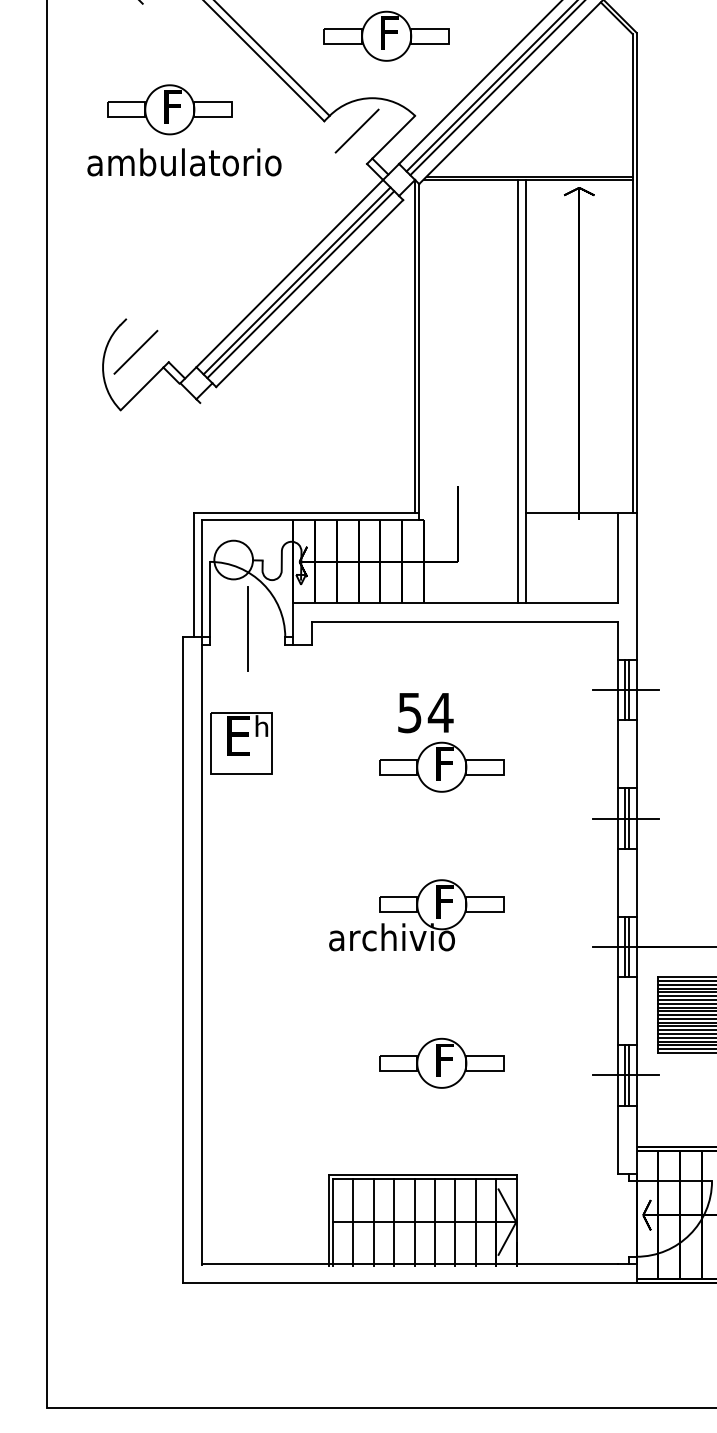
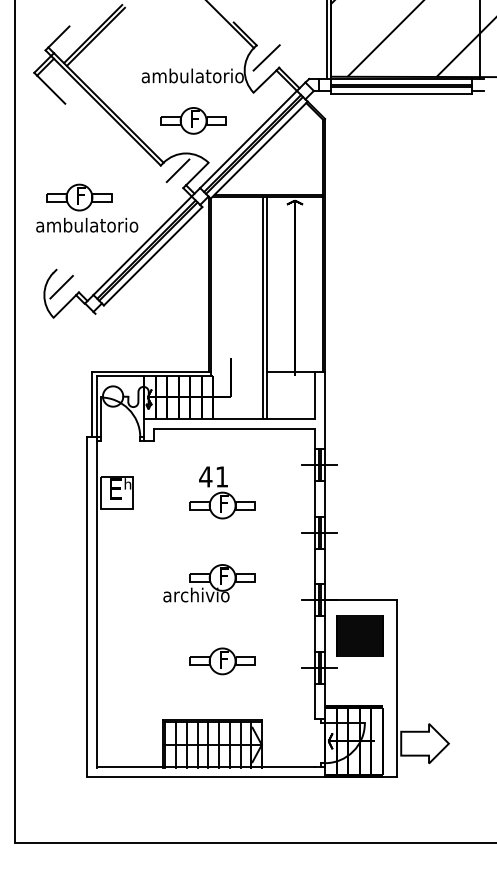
part: (185, 128) -> (87, 207), moved
line: (247, 628) -> (120, 432), removed
text: (424, 712) -> (213, 476), 54 -> 41

